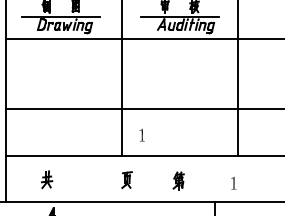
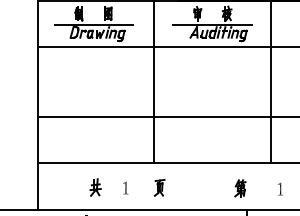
part: (141, 134) -> (125, 187), moved
part: (46, 179) -> (95, 187), moved
part: (178, 180) -> (240, 188), moved
part: (233, 182) -> (280, 188), moved

